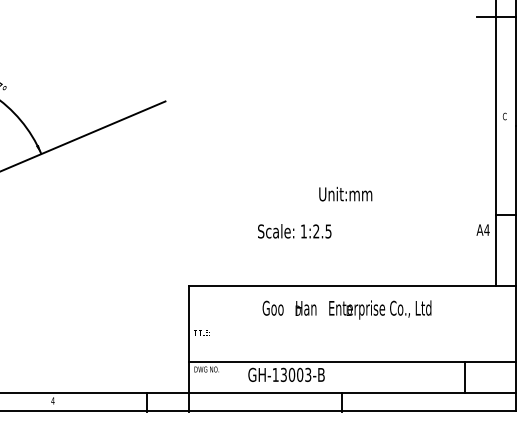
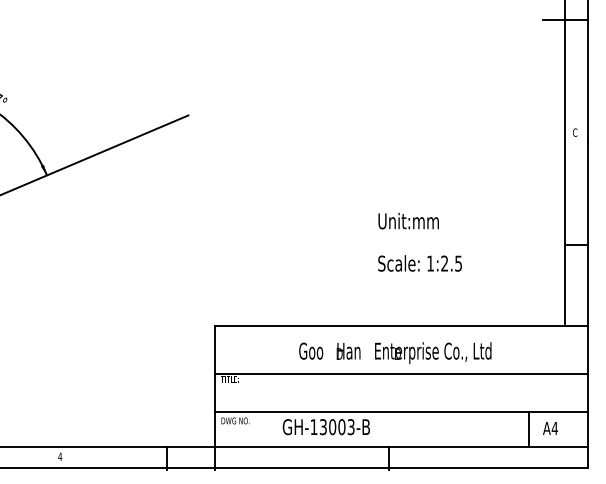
text: (345, 193) -> (408, 220), moved
text: (482, 229) -> (549, 427), moved
text: (294, 231) -> (419, 263), moved
line: (352, 328) -> (401, 374), added

